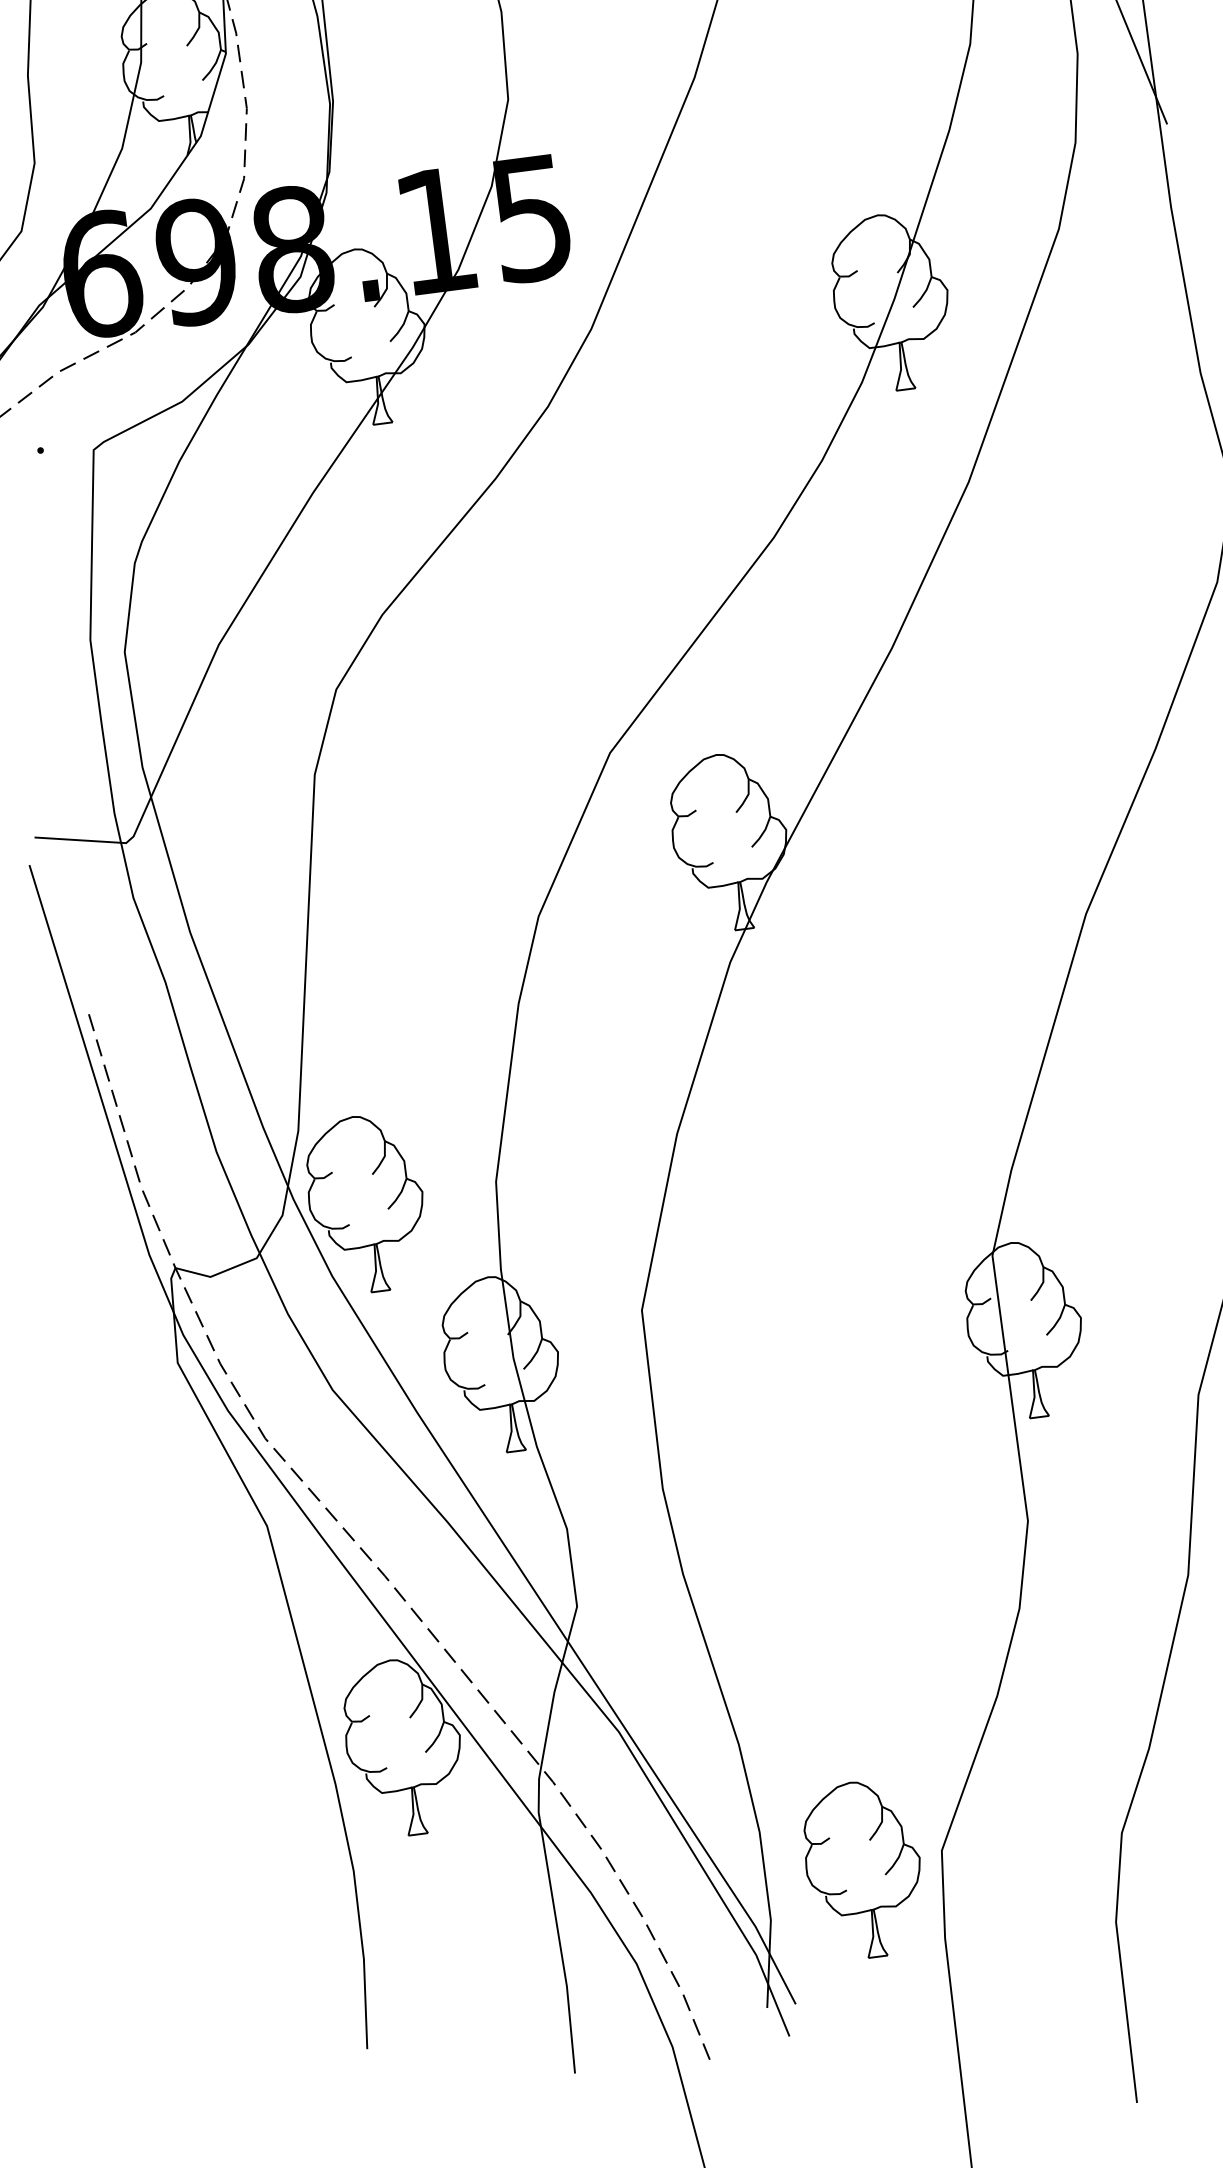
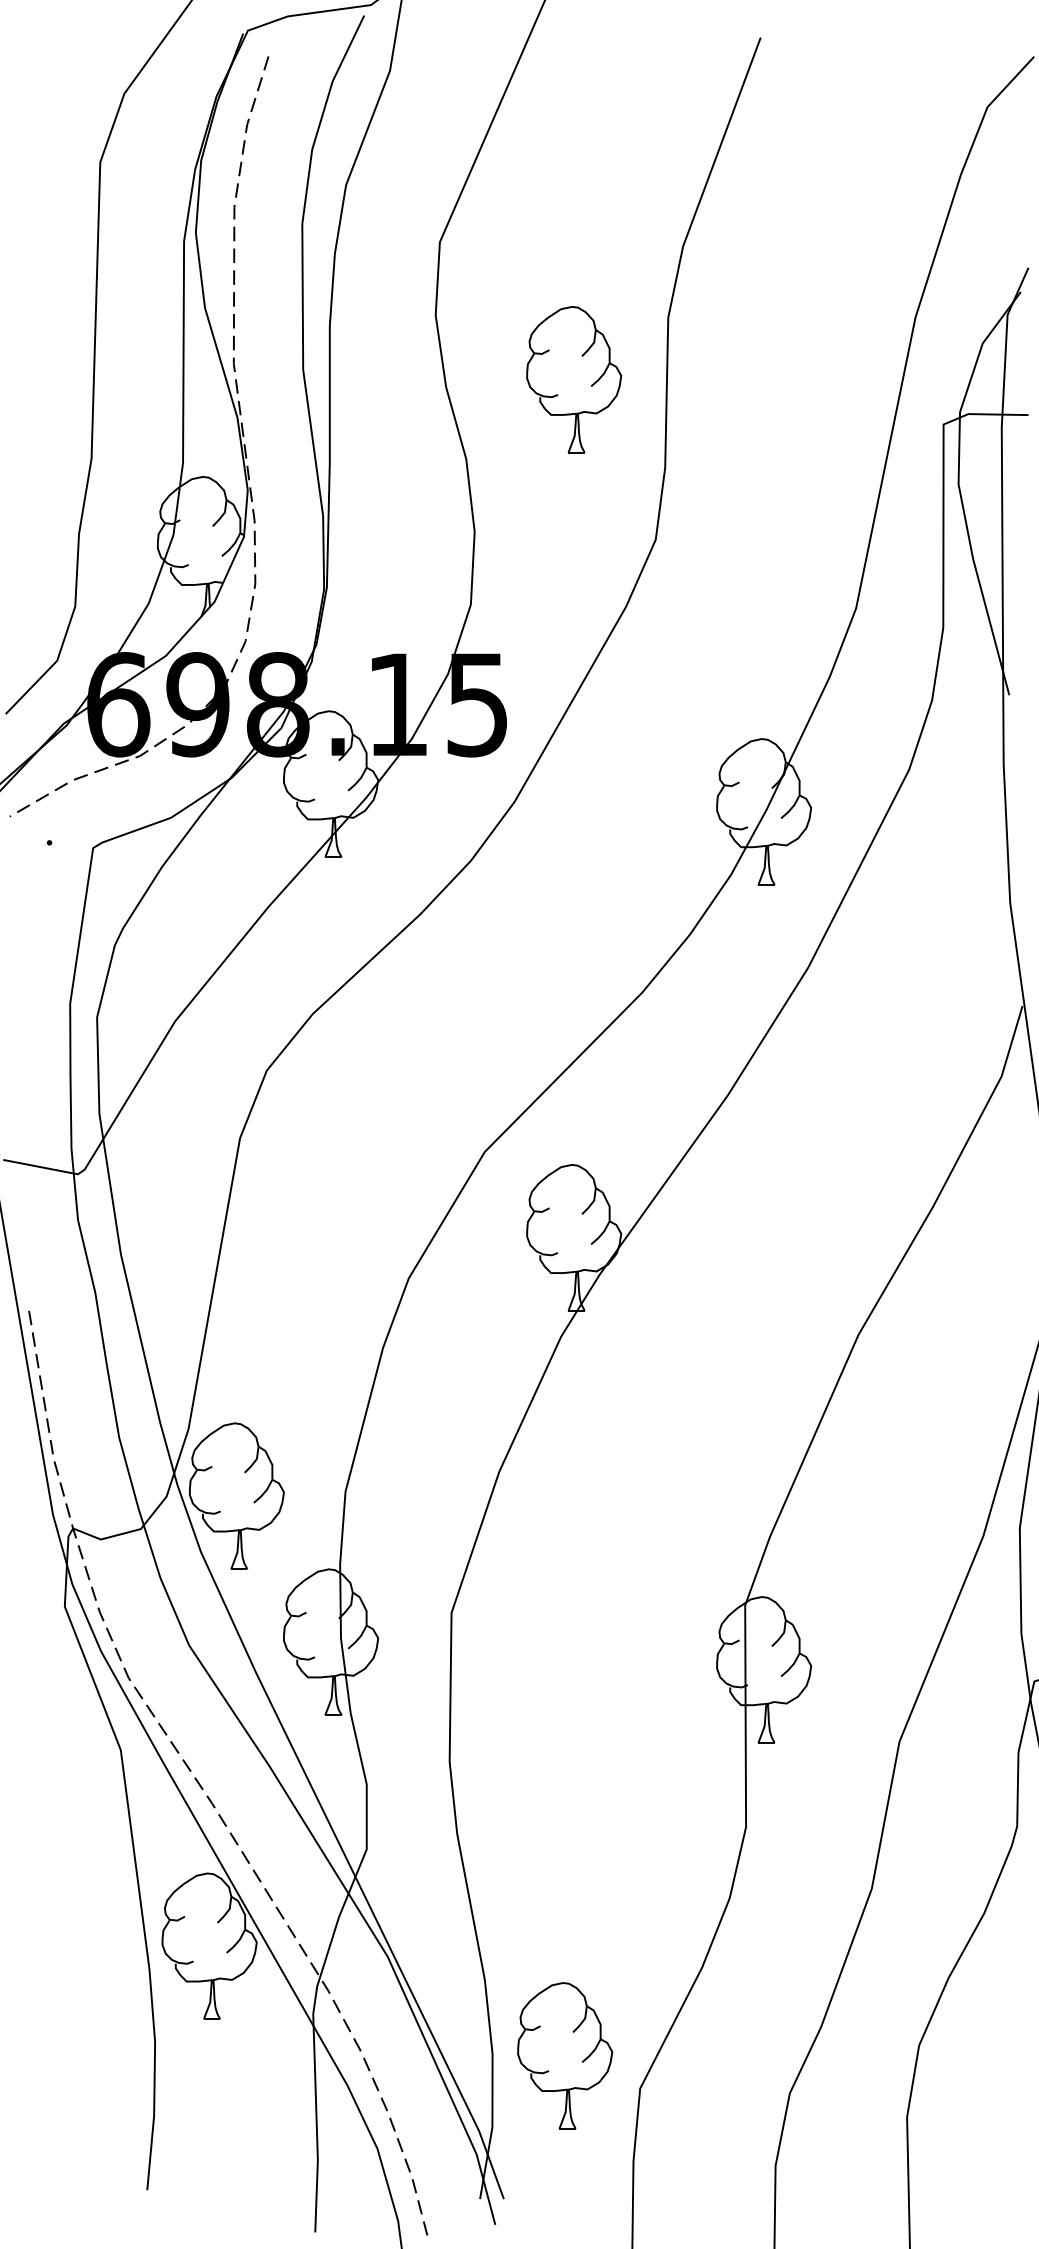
part: (864, 1869) -> (565, 2055), moved

